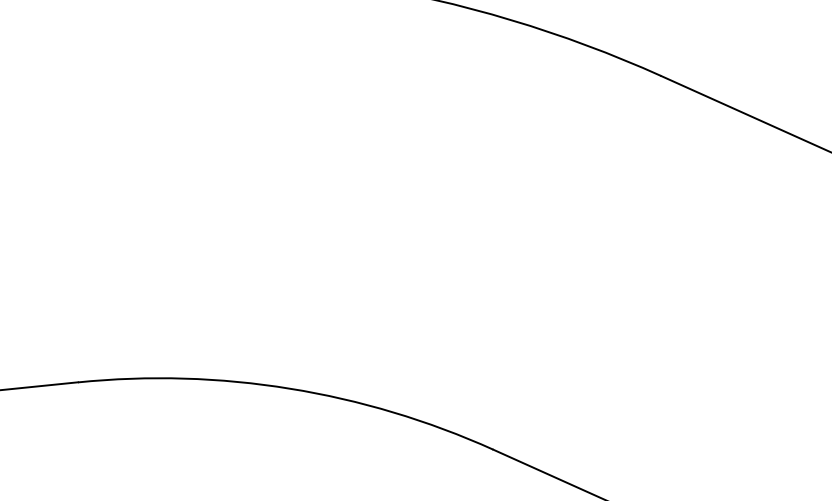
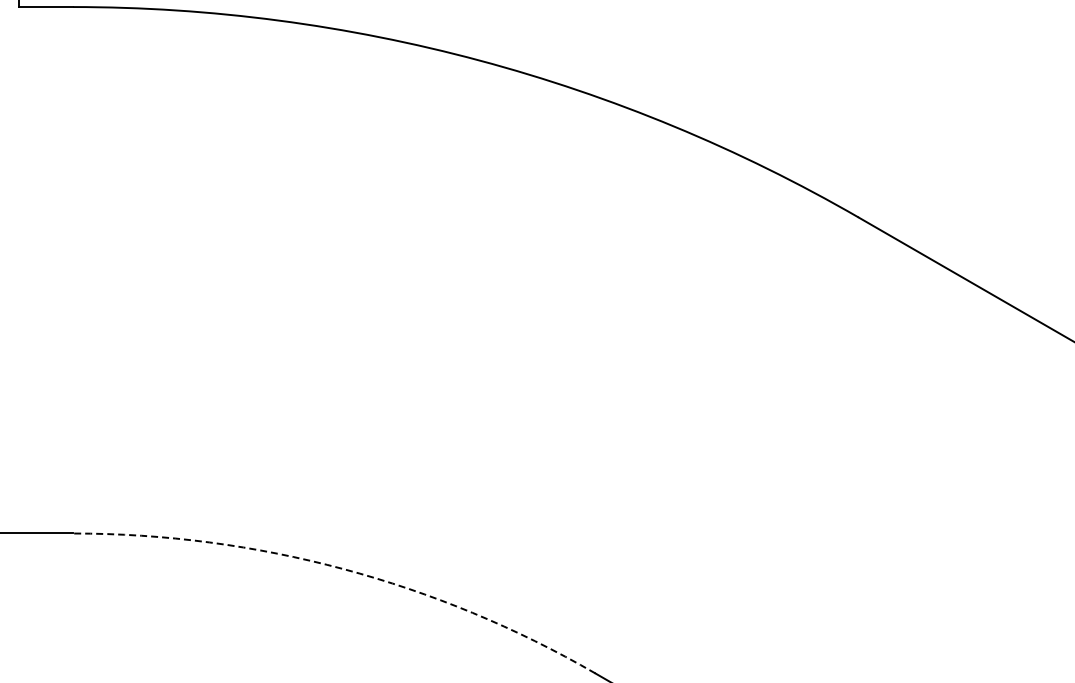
arc: (290, 389) -> (343, 569), solid -> dashed

